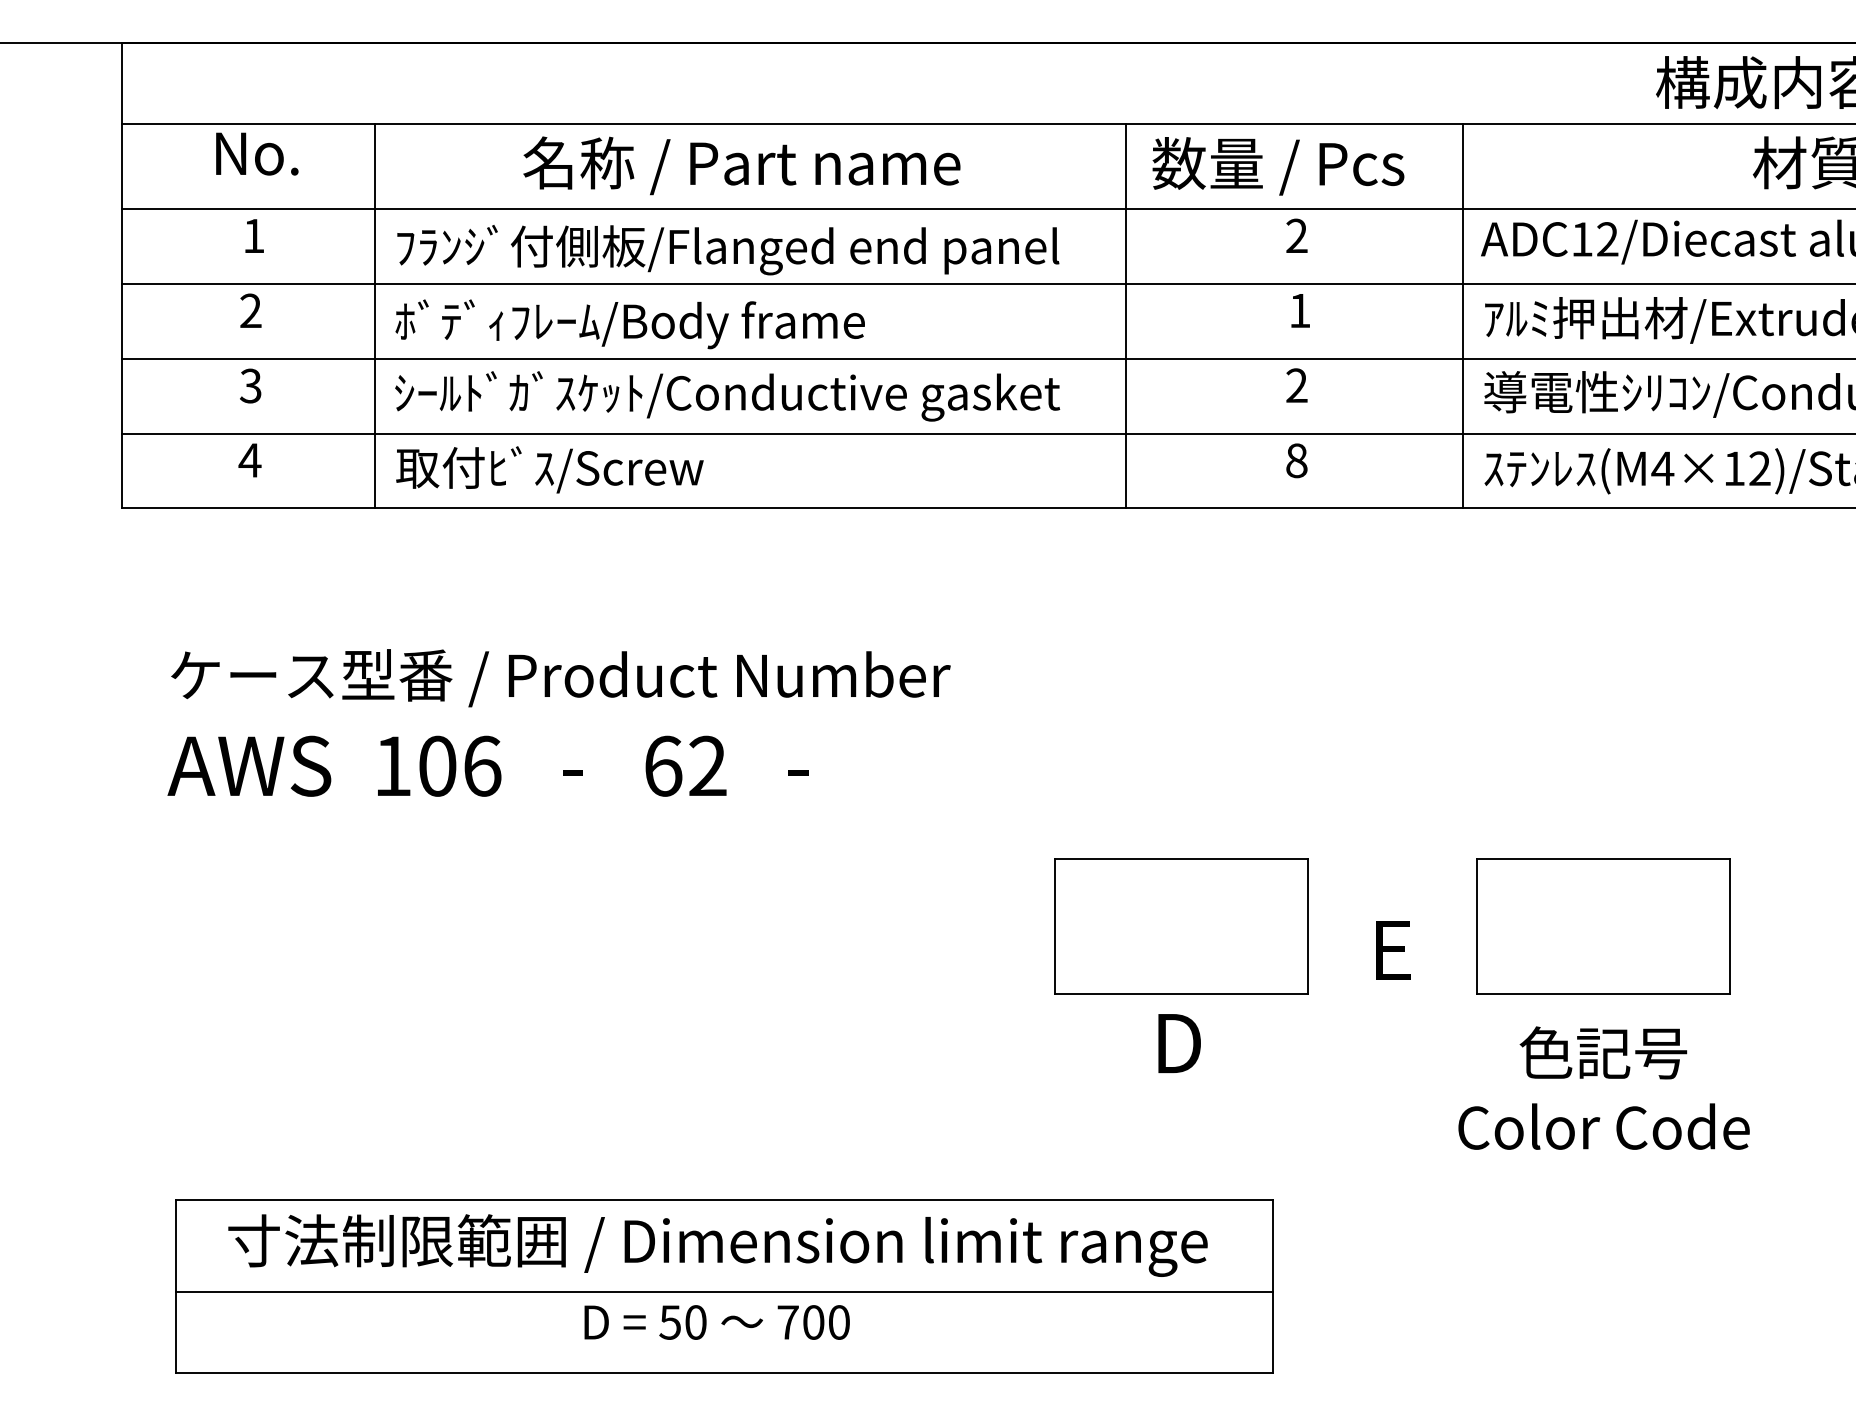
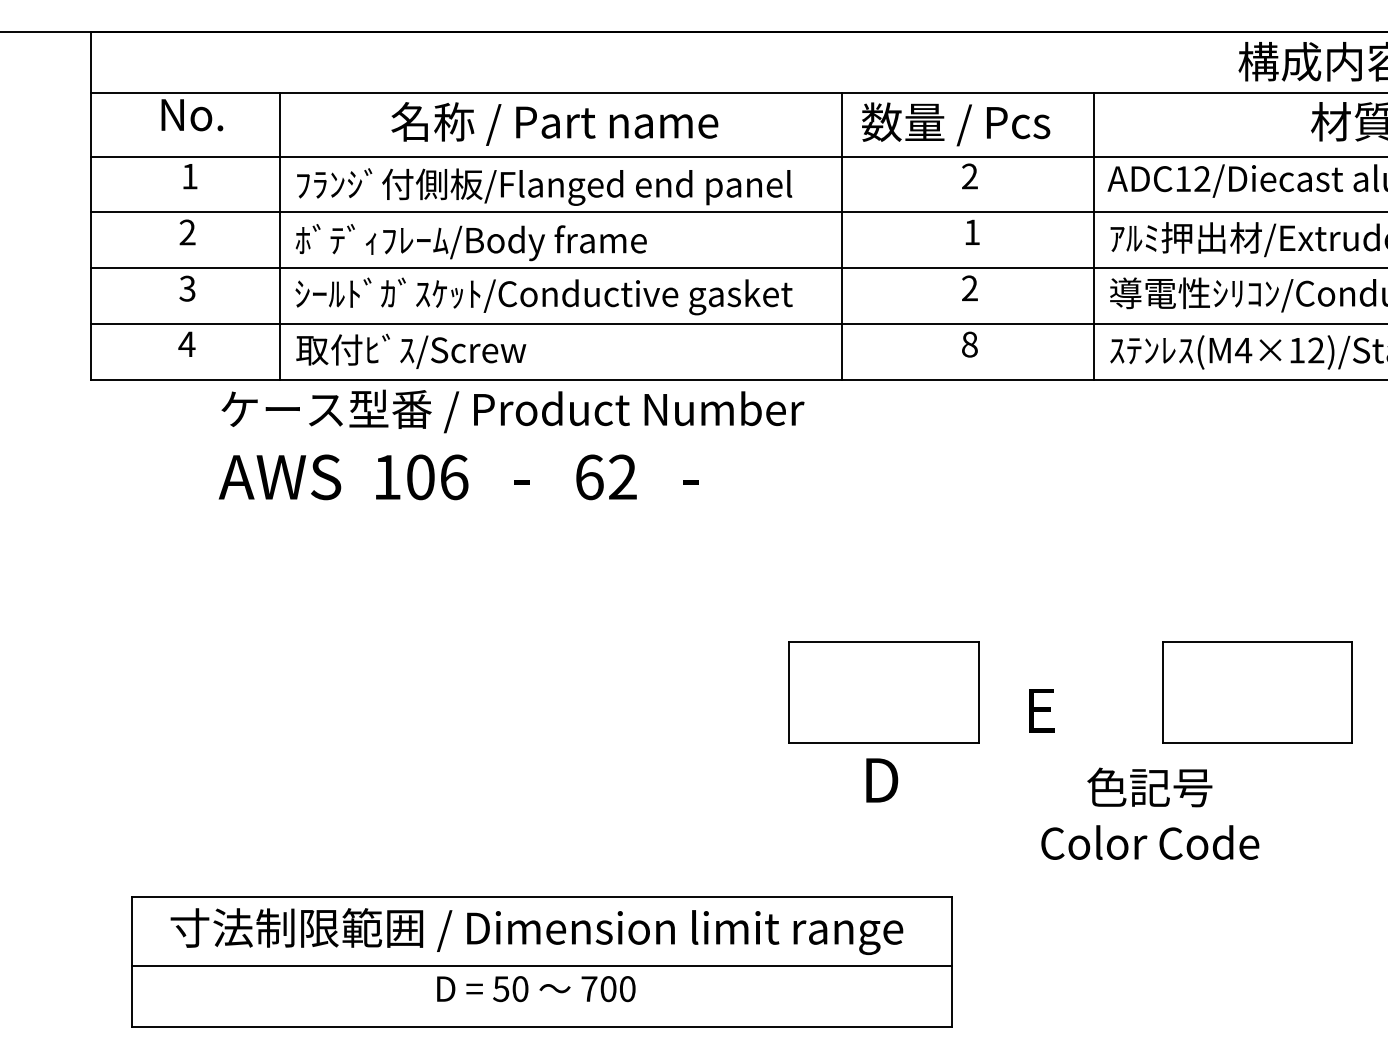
text: (558, 722) -> (511, 444), moved
part: (1603, 926) -> (1257, 692), moved
text: (1603, 1087) -> (1149, 813), moved

